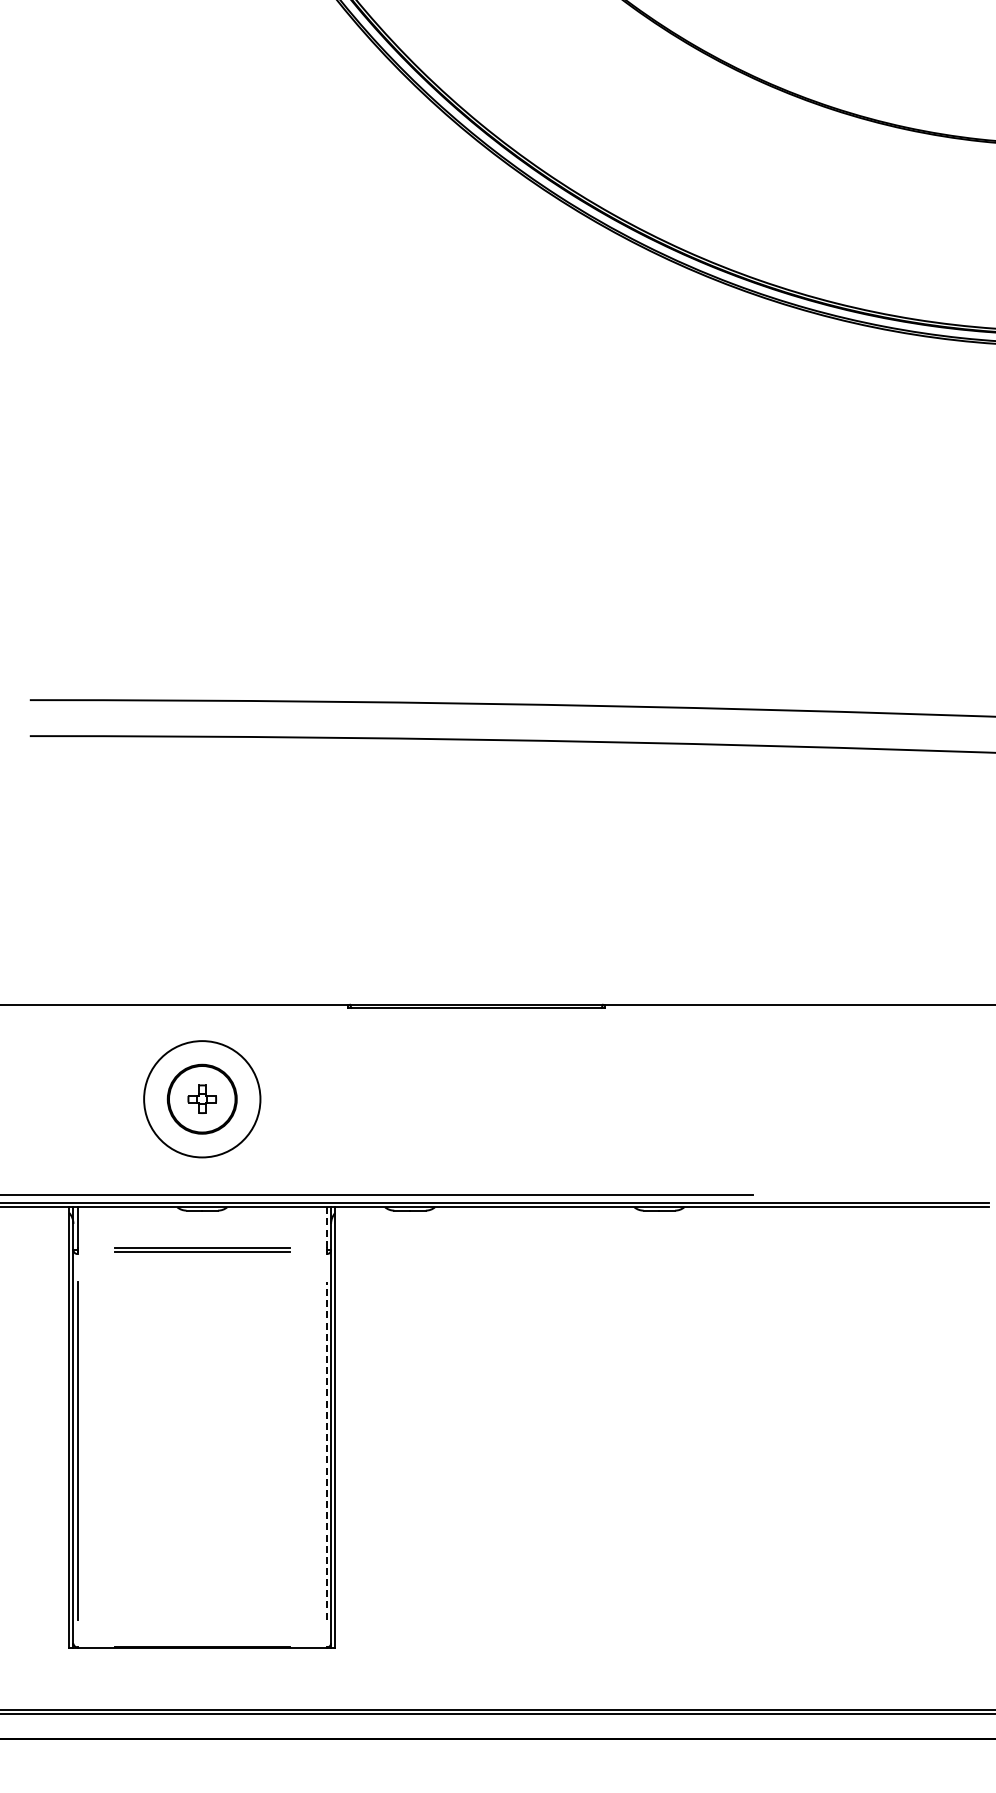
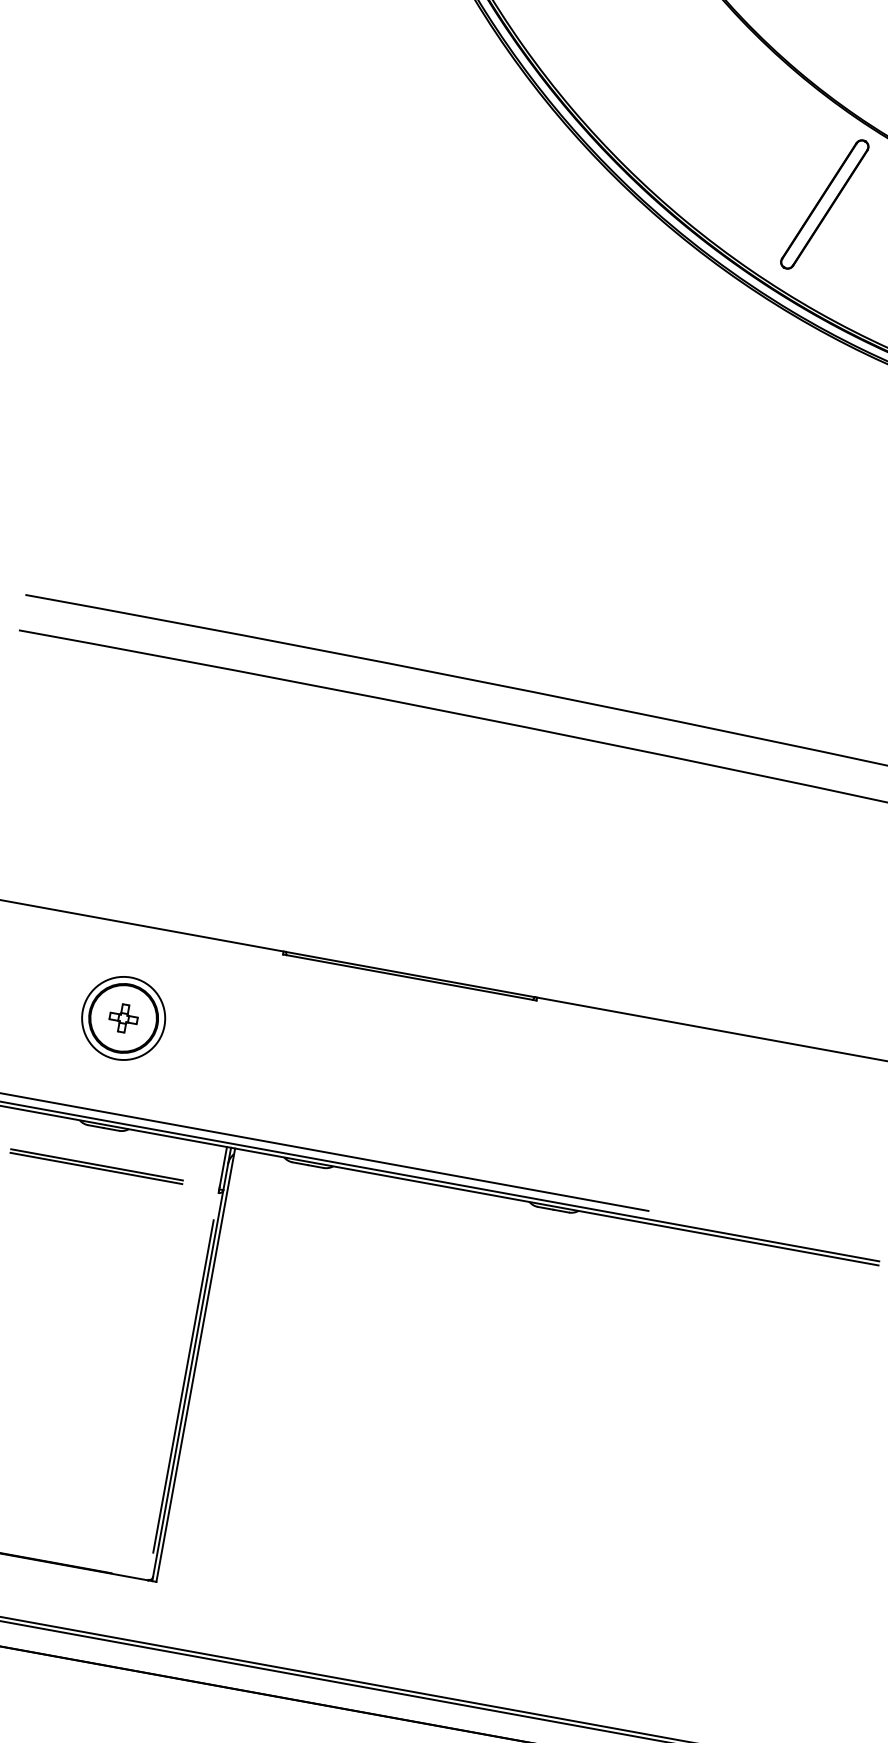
part: (746, 172) -> (824, 203), added
circle: (201, 1098) -> (123, 1017), size x0.71
line: (326, 1228) -> (222, 1167), dashed -> solid
line: (326, 1450) -> (183, 1386), dashed -> solid

